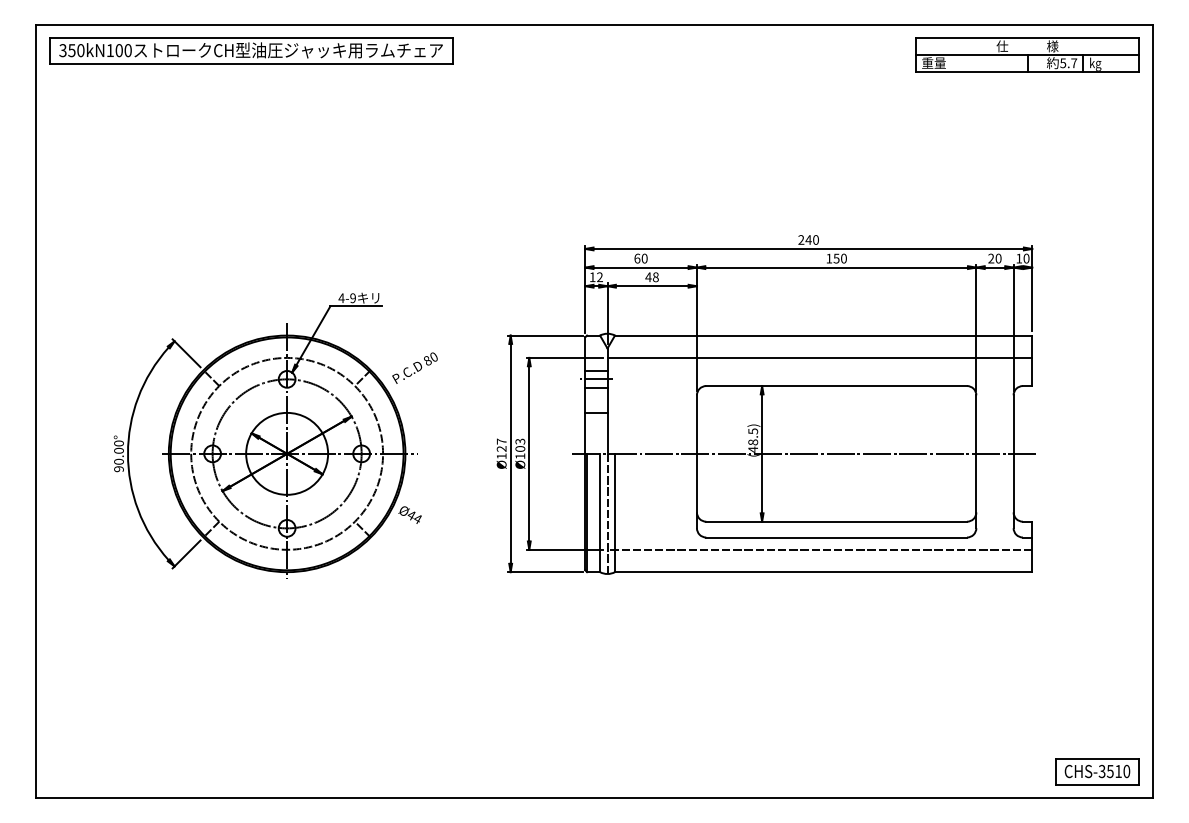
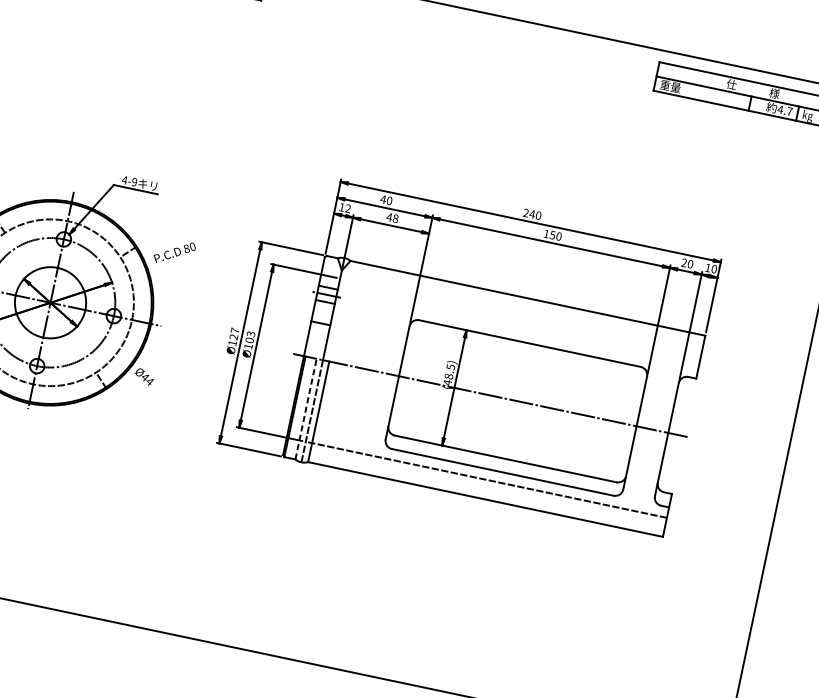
text: (1062, 63) -> (779, 109), 5.7 -> 4.7
text: (637, 258) -> (383, 199), 60 -> 40
line: (819, 357) -> (520, 316), removed
line: (600, 512) -> (306, 408), solid -> dashed

